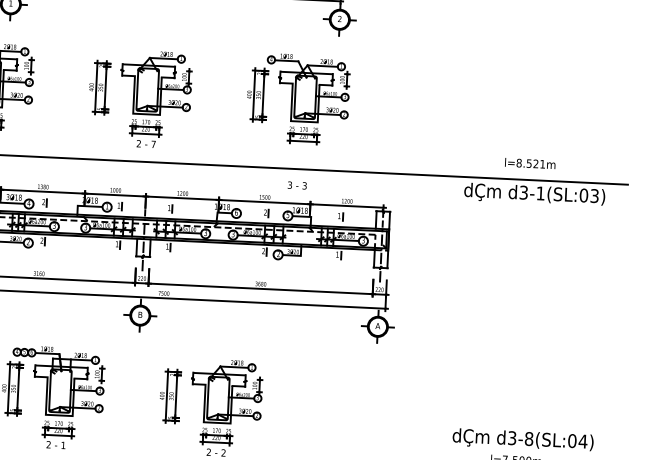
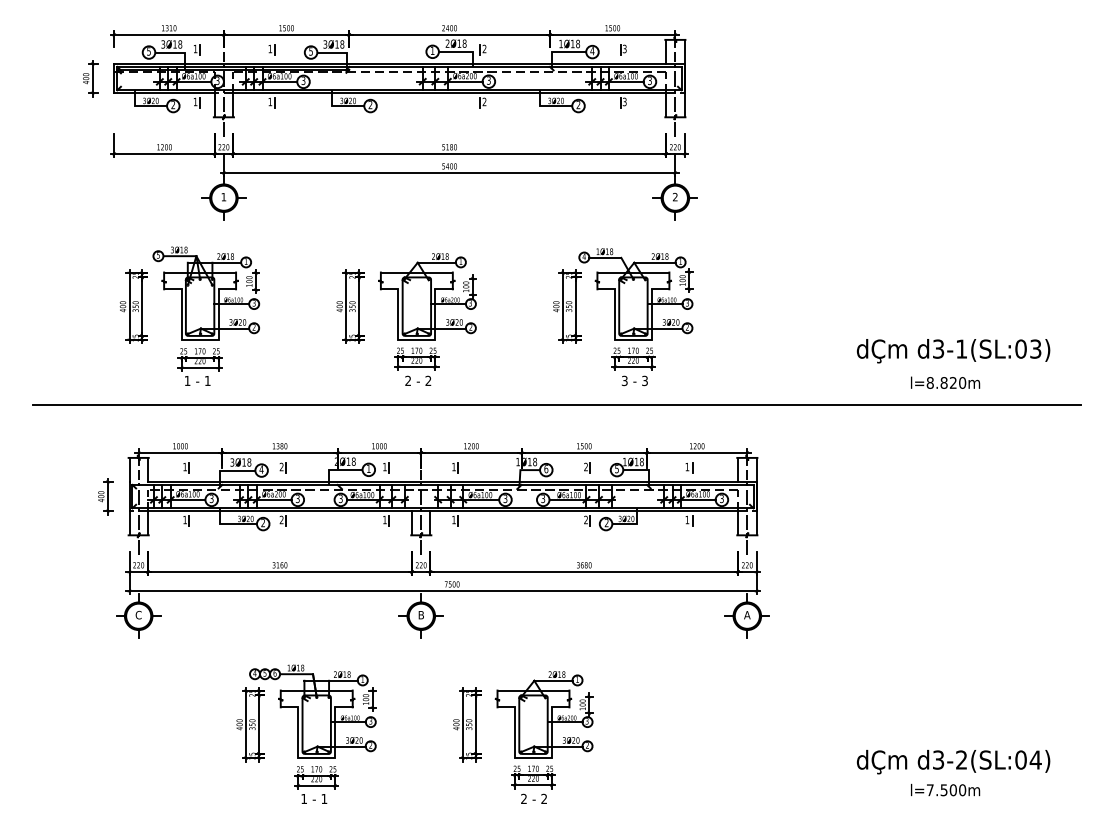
text: (153, 144) -> (428, 380), 7 -> 2
text: (536, 163) -> (953, 382), l=8.521m -> l=8.820m
text: (297, 185) -> (634, 380), moved
text: (534, 194) -> (953, 351), moved
text: (529, 438) -> (961, 759), d3-8(SL:04) -> d3-2(SL:04)
text: (48, 444) -> (303, 798), 2 -> 1

